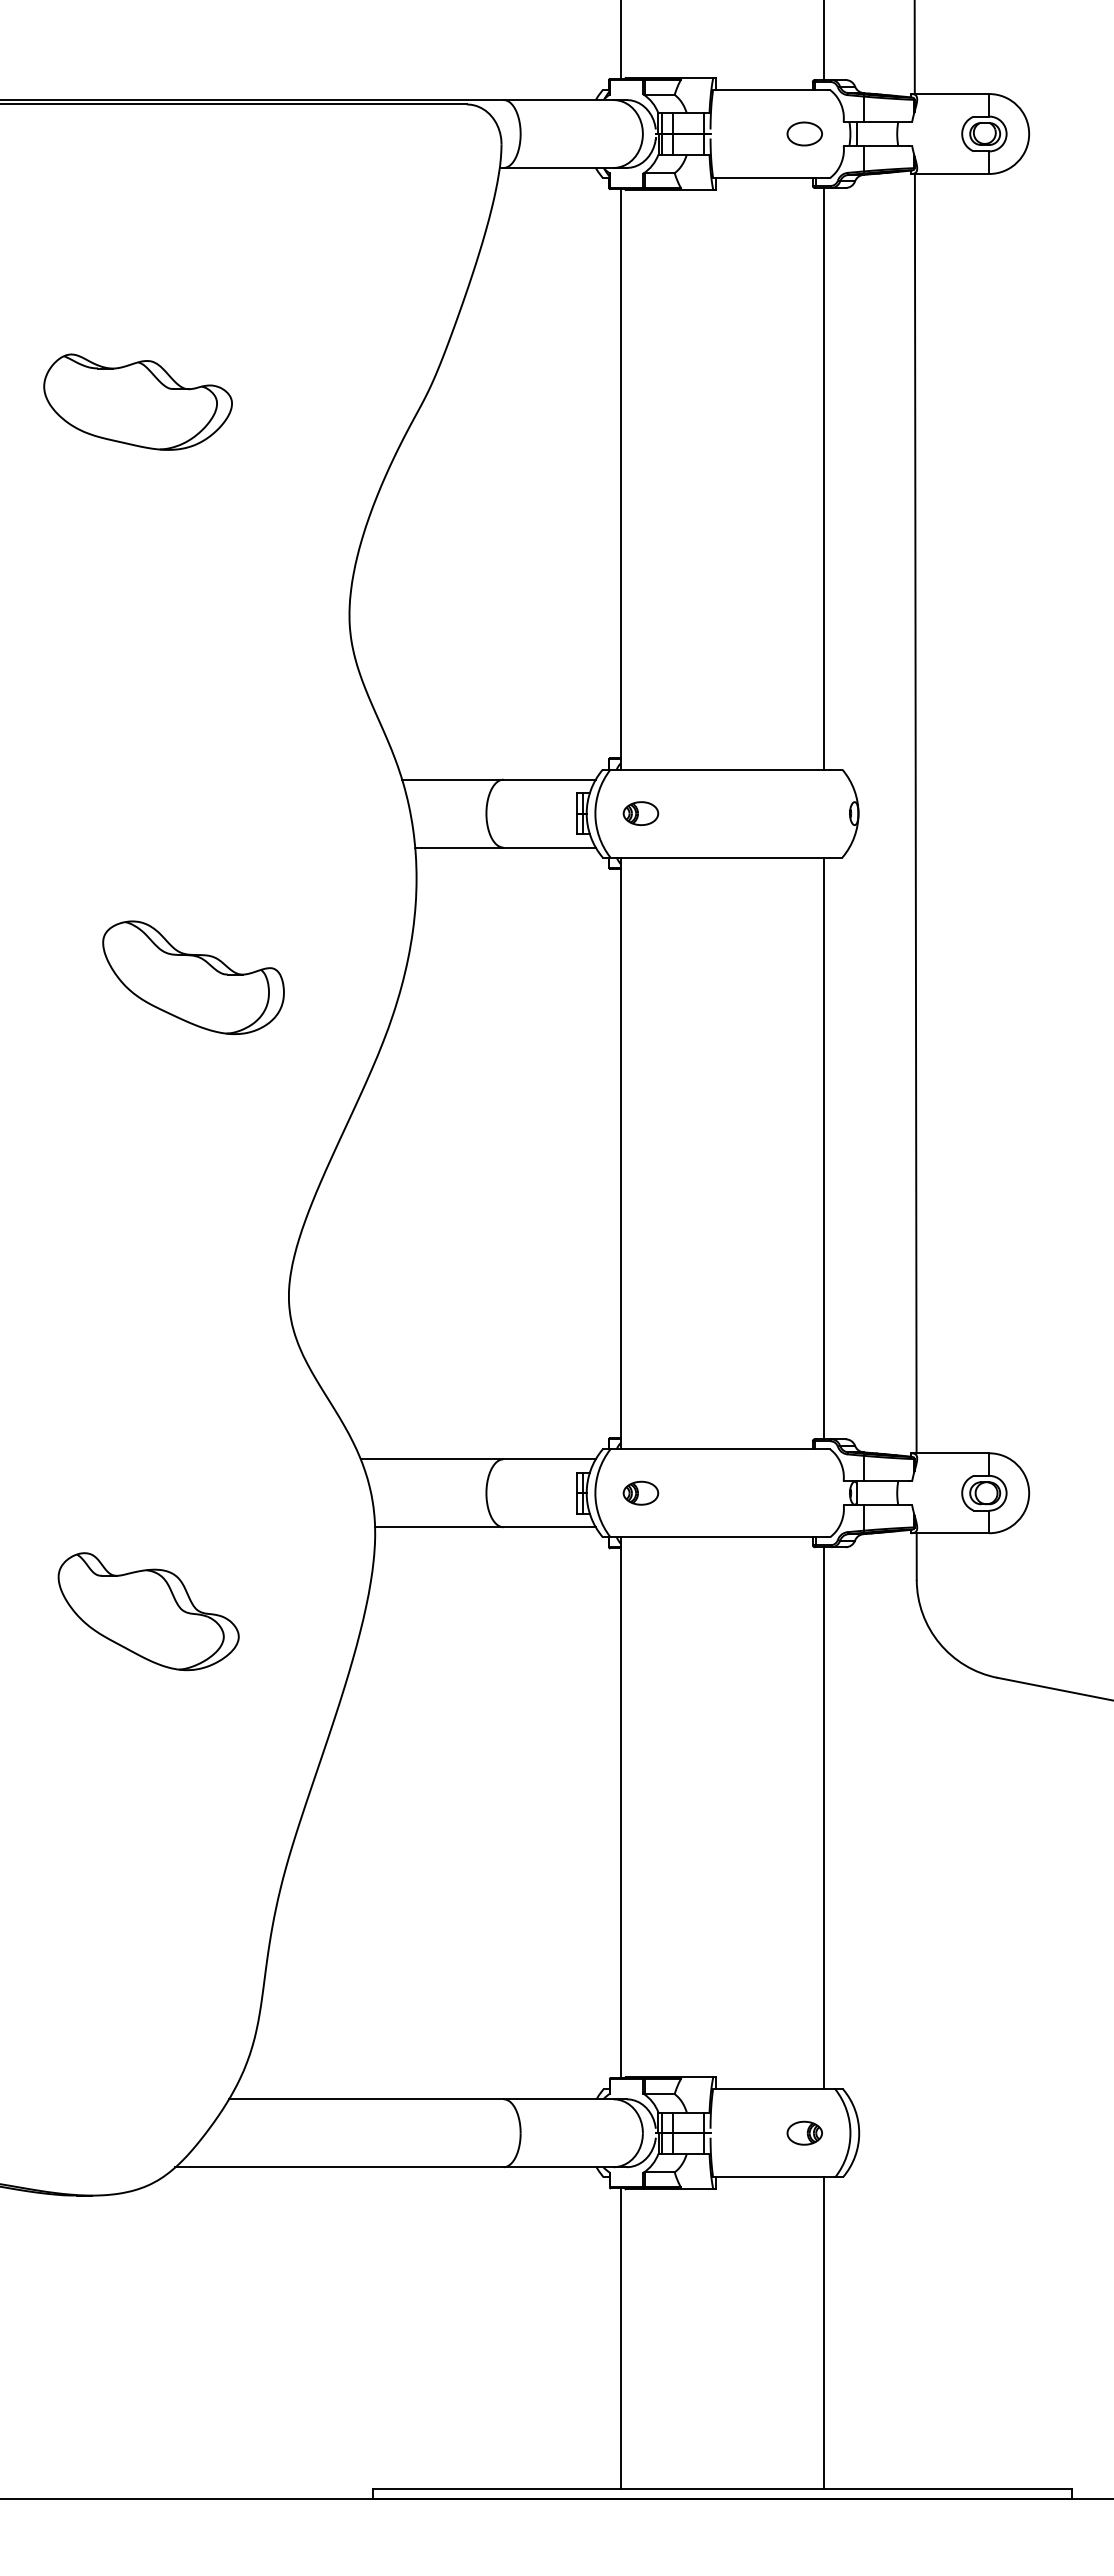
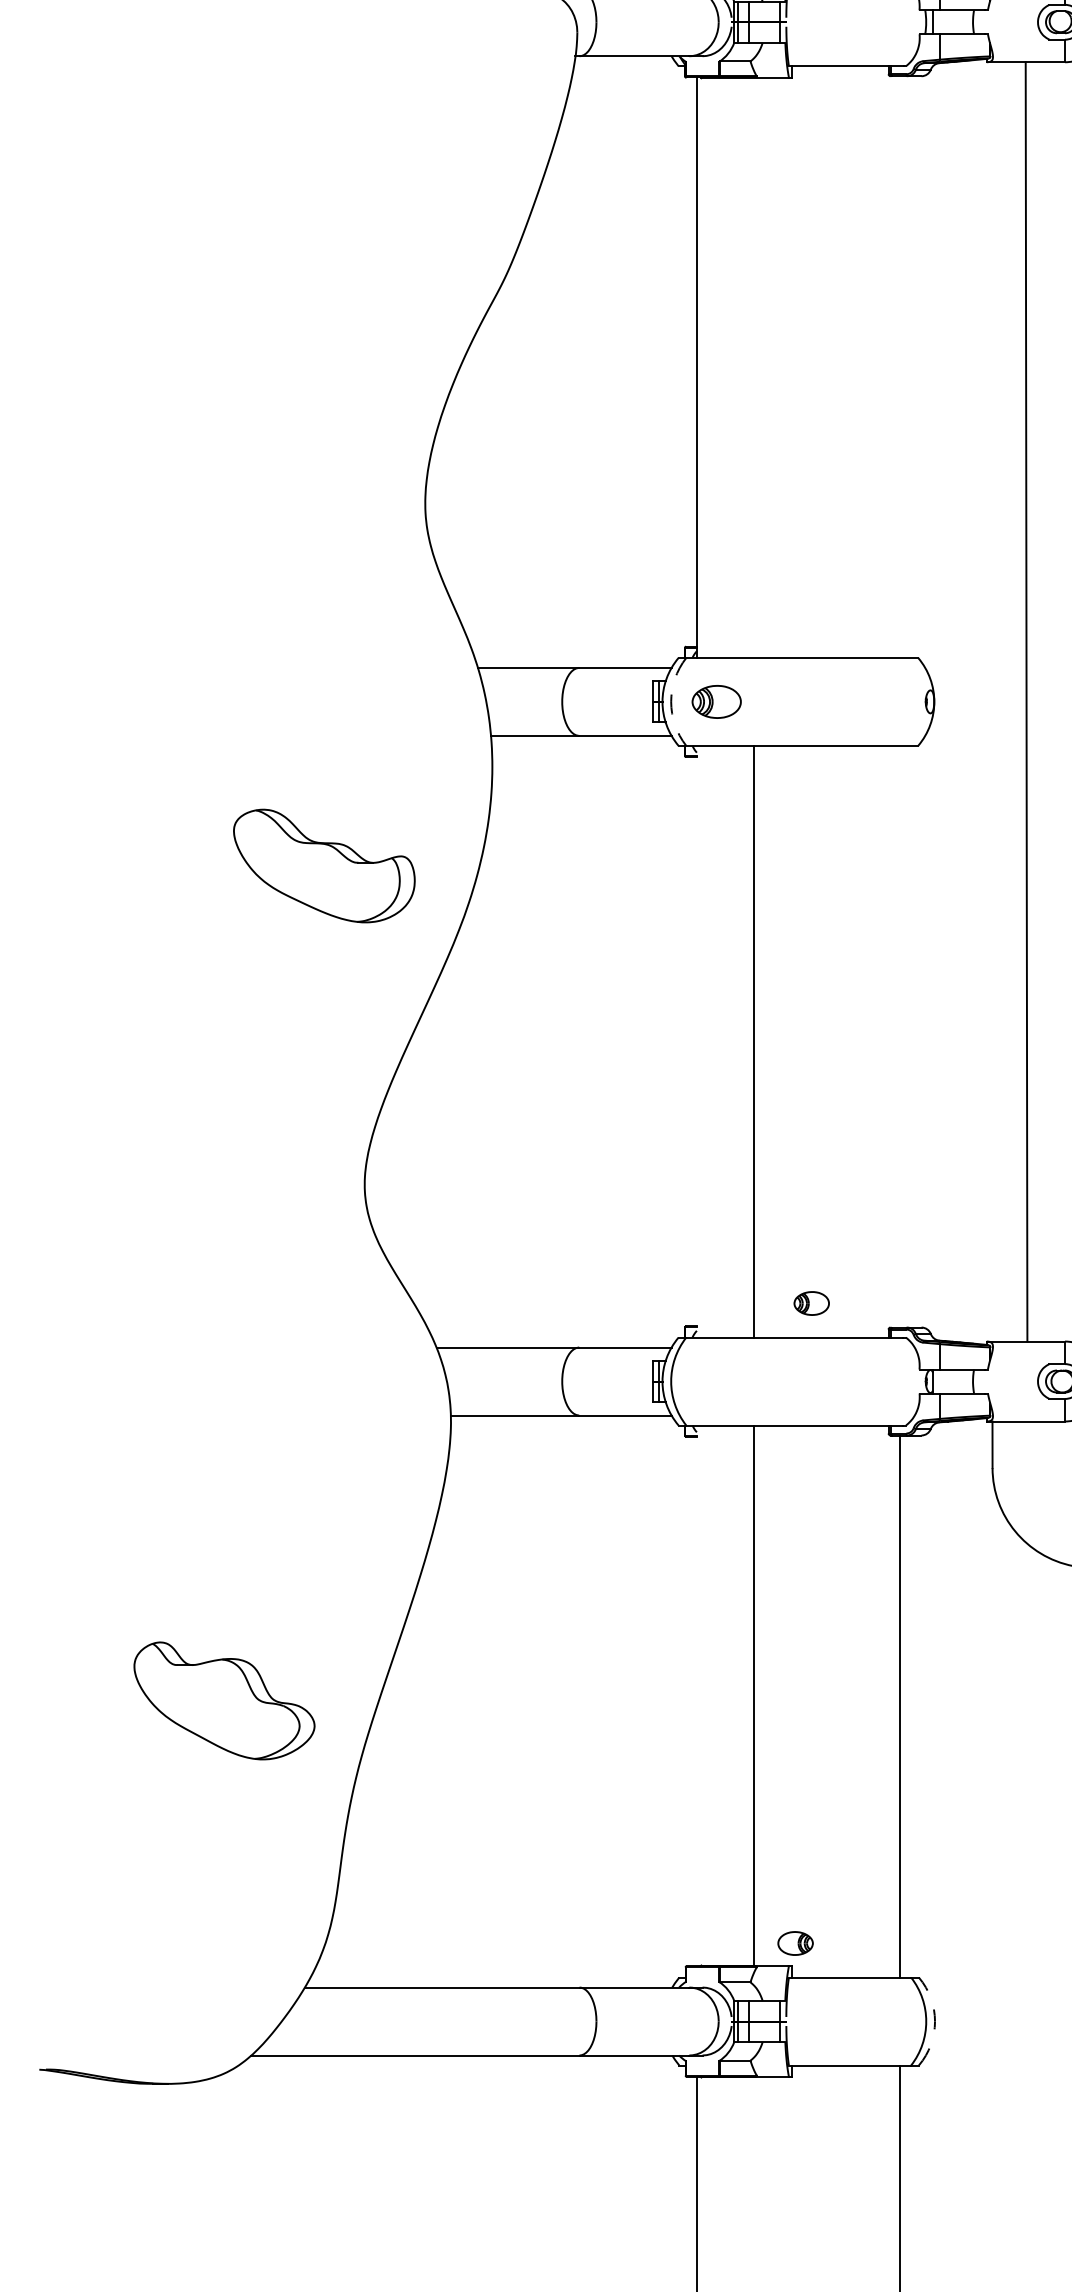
part: (804, 133) -> (880, 21), removed
part: (137, 401) -> (213, 289), removed
line: (824, 478) -> (900, 366), removed
arc: (595, 813) -> (671, 701), solid -> dashed
part: (640, 813) -> (716, 701), size x1.4
line: (915, 813) -> (1026, 701), moved
part: (193, 977) -> (324, 865), moved
line: (824, 1148) -> (900, 1036), removed
line: (621, 1153) -> (754, 1041), moved
part: (640, 1492) -> (811, 1302), moved
part: (148, 1611) -> (224, 1700), moved
line: (621, 1807) -> (754, 1695), moved
part: (804, 2132) -> (795, 1942), moved
arc: (859, 2133) -> (935, 2021), solid -> dashed

